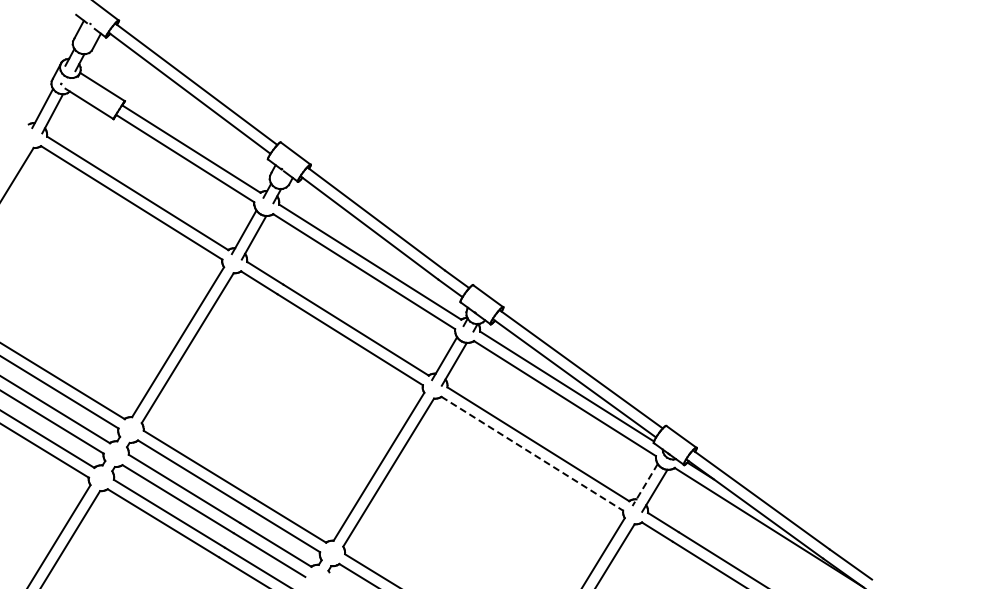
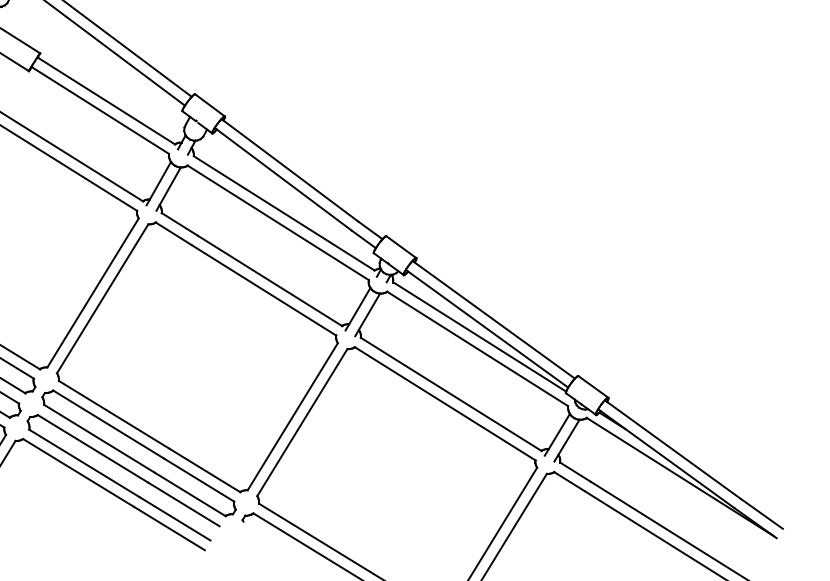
line: (532, 454) -> (445, 404), dashed -> solid
line: (645, 485) -> (557, 435), dashed -> solid

